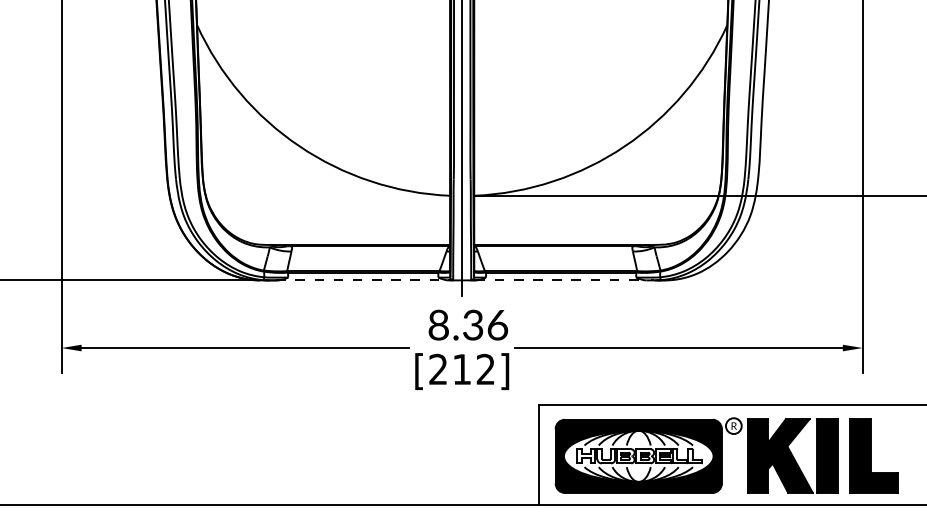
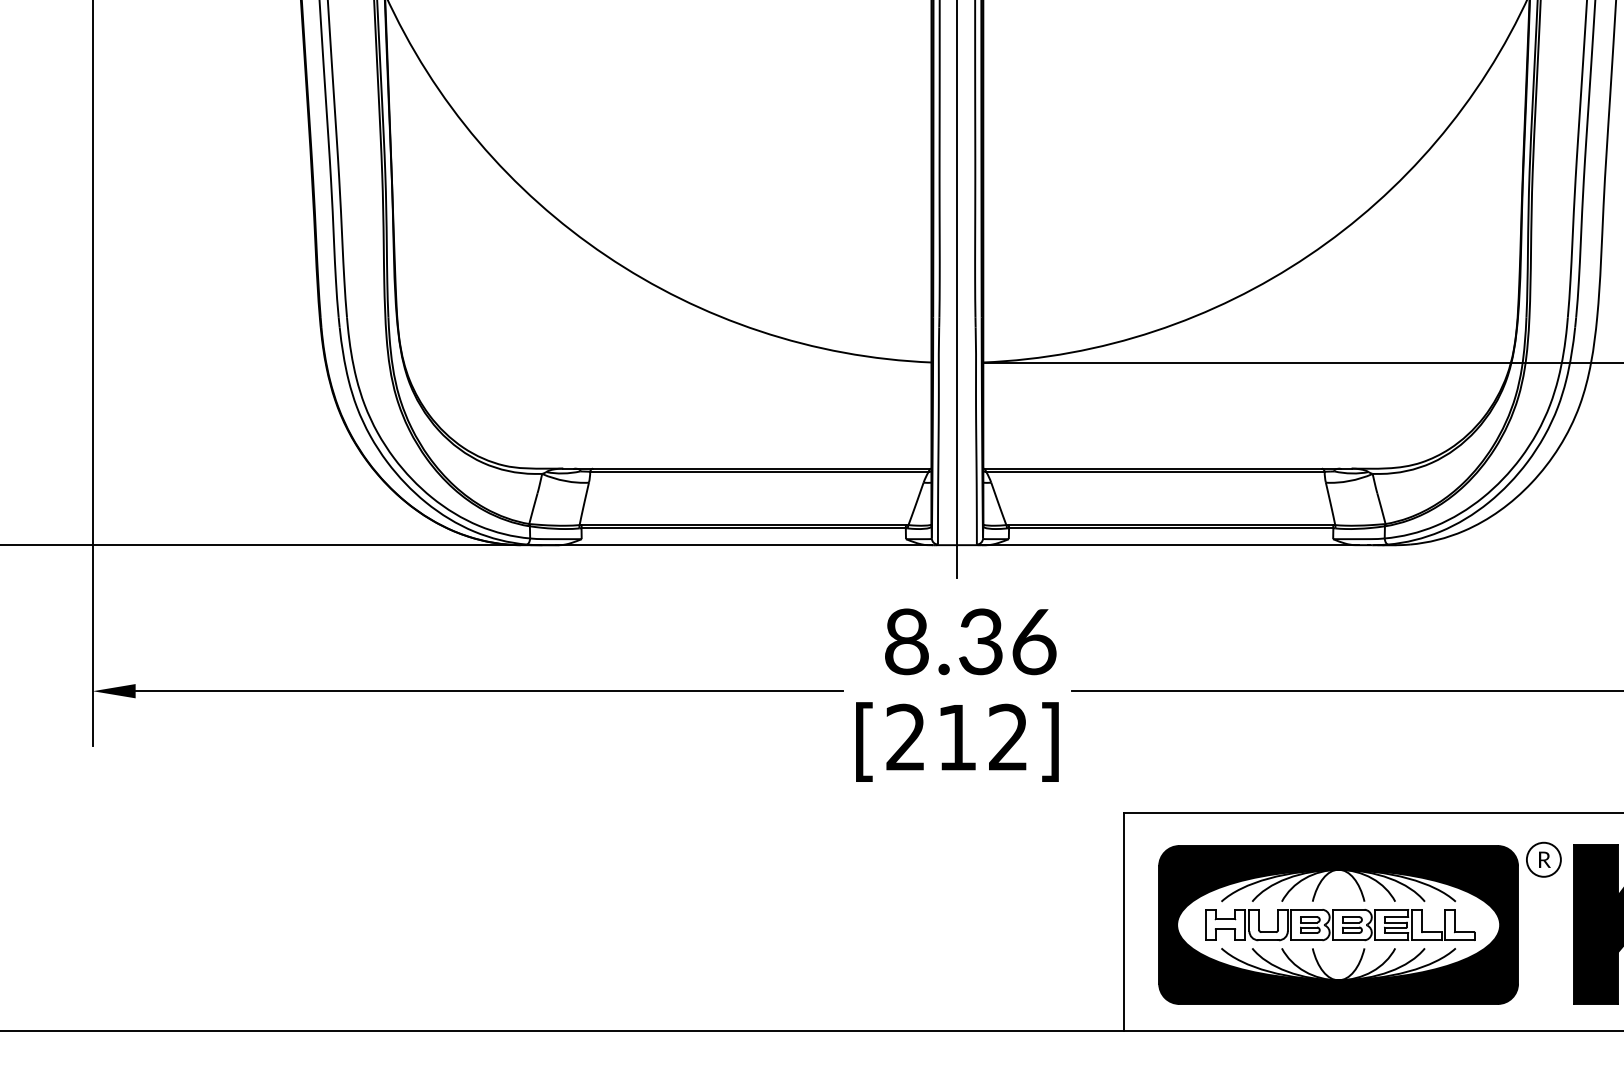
line: (363, 280) -> (744, 545), dashed -> solid
line: (562, 280) -> (1173, 545), dashed -> solid

